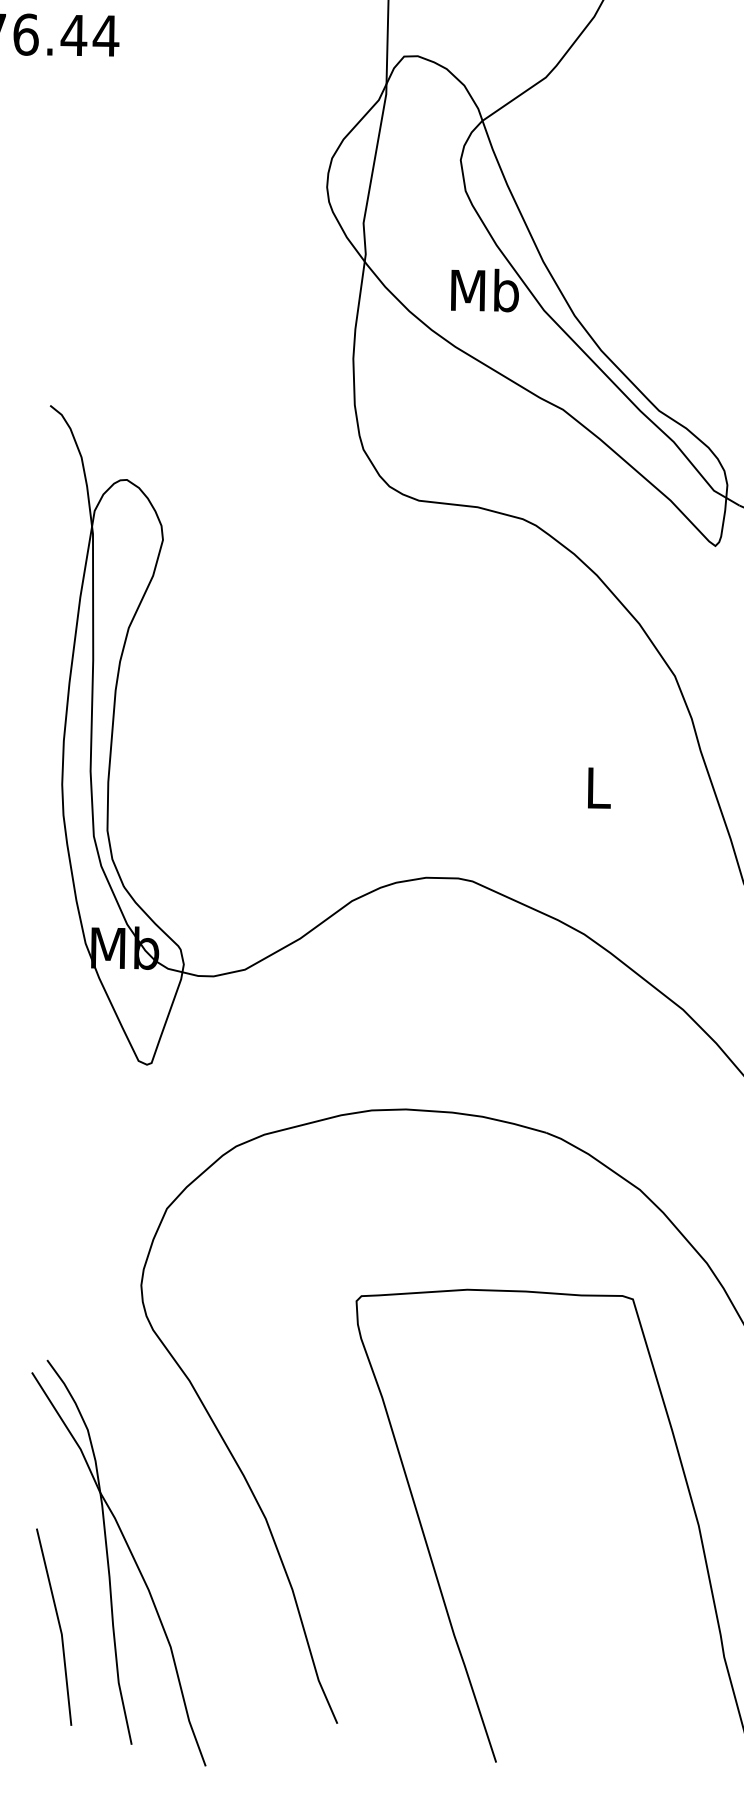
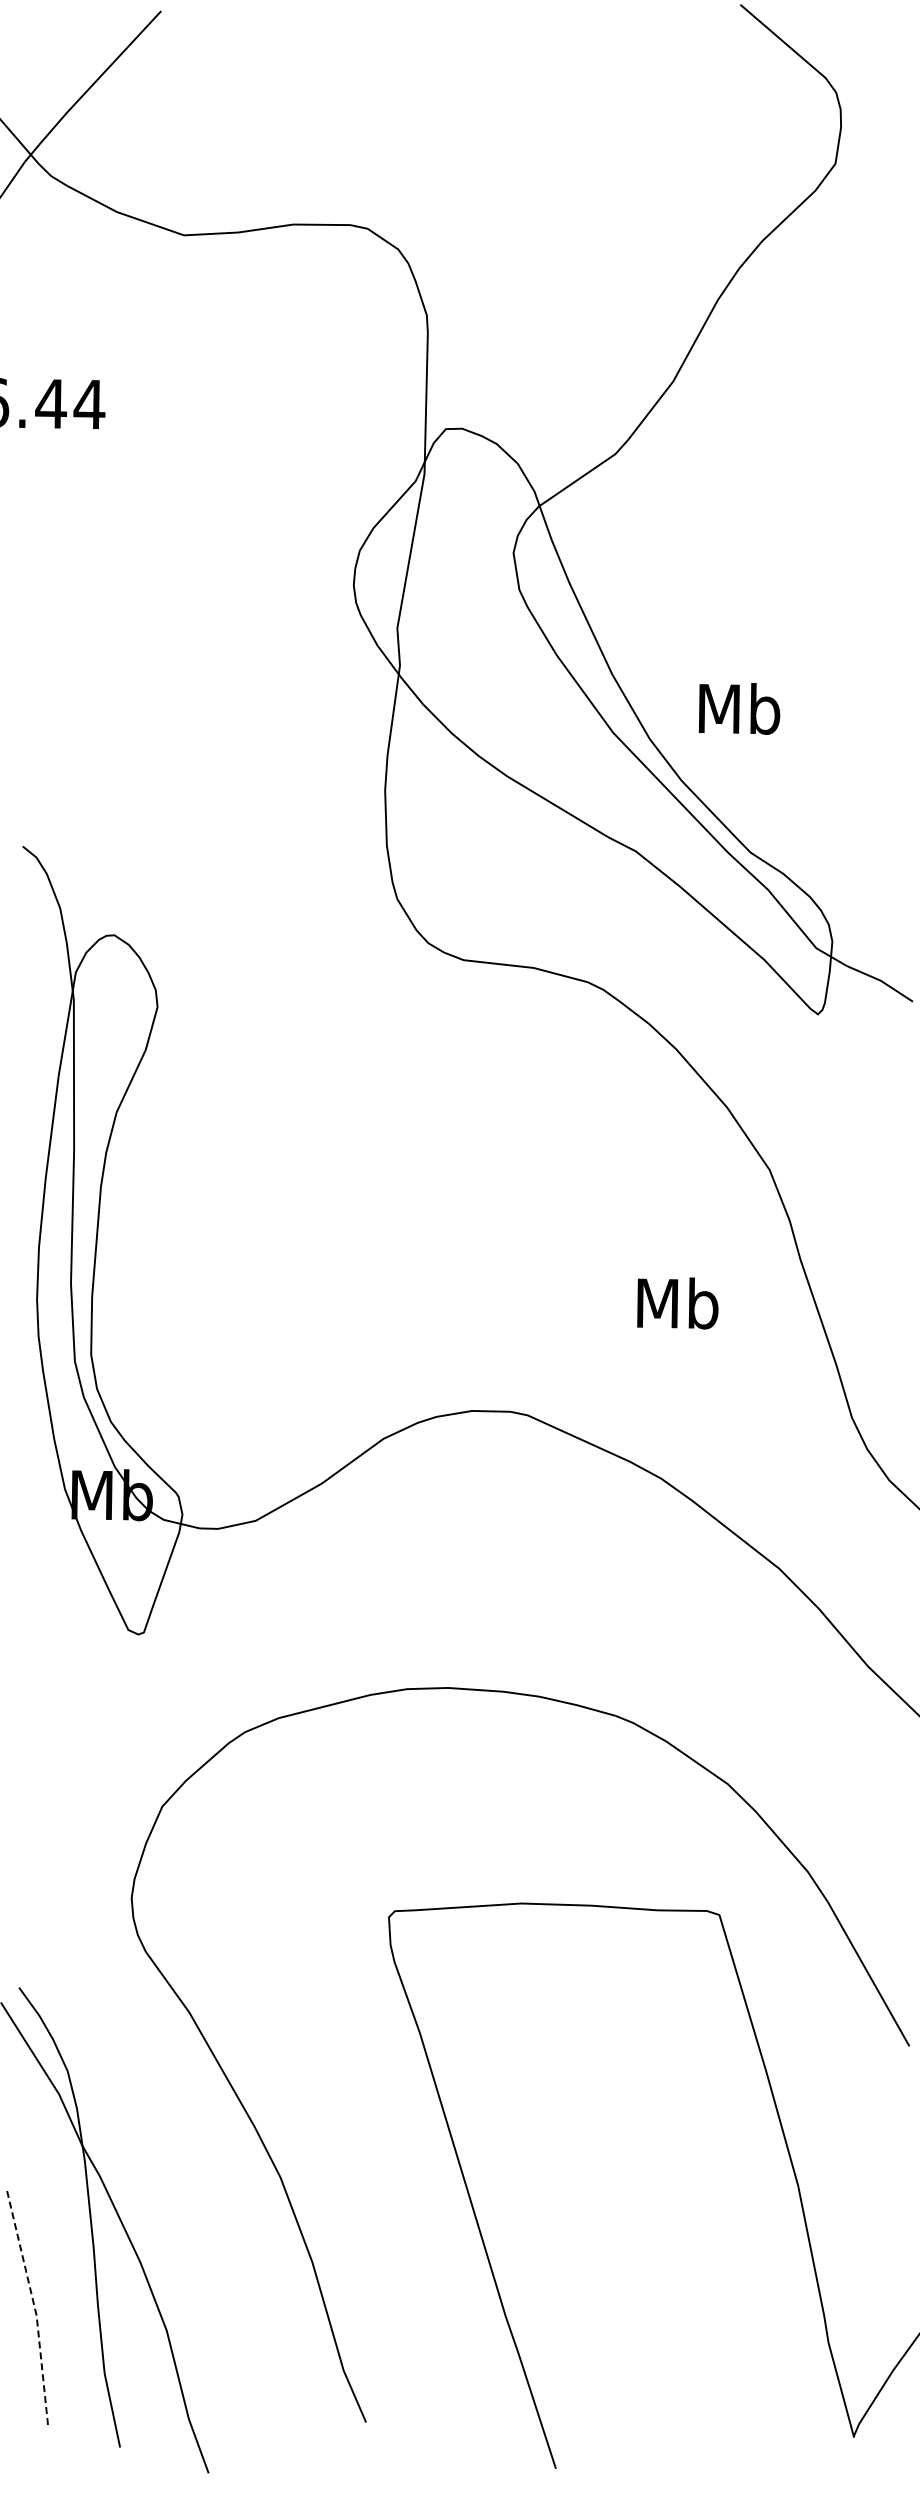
text: (484, 290) -> (739, 708), moved
text: (597, 787) -> (677, 1303), L -> Mb
line: (60, 1625) -> (34, 2305), solid -> dashed

